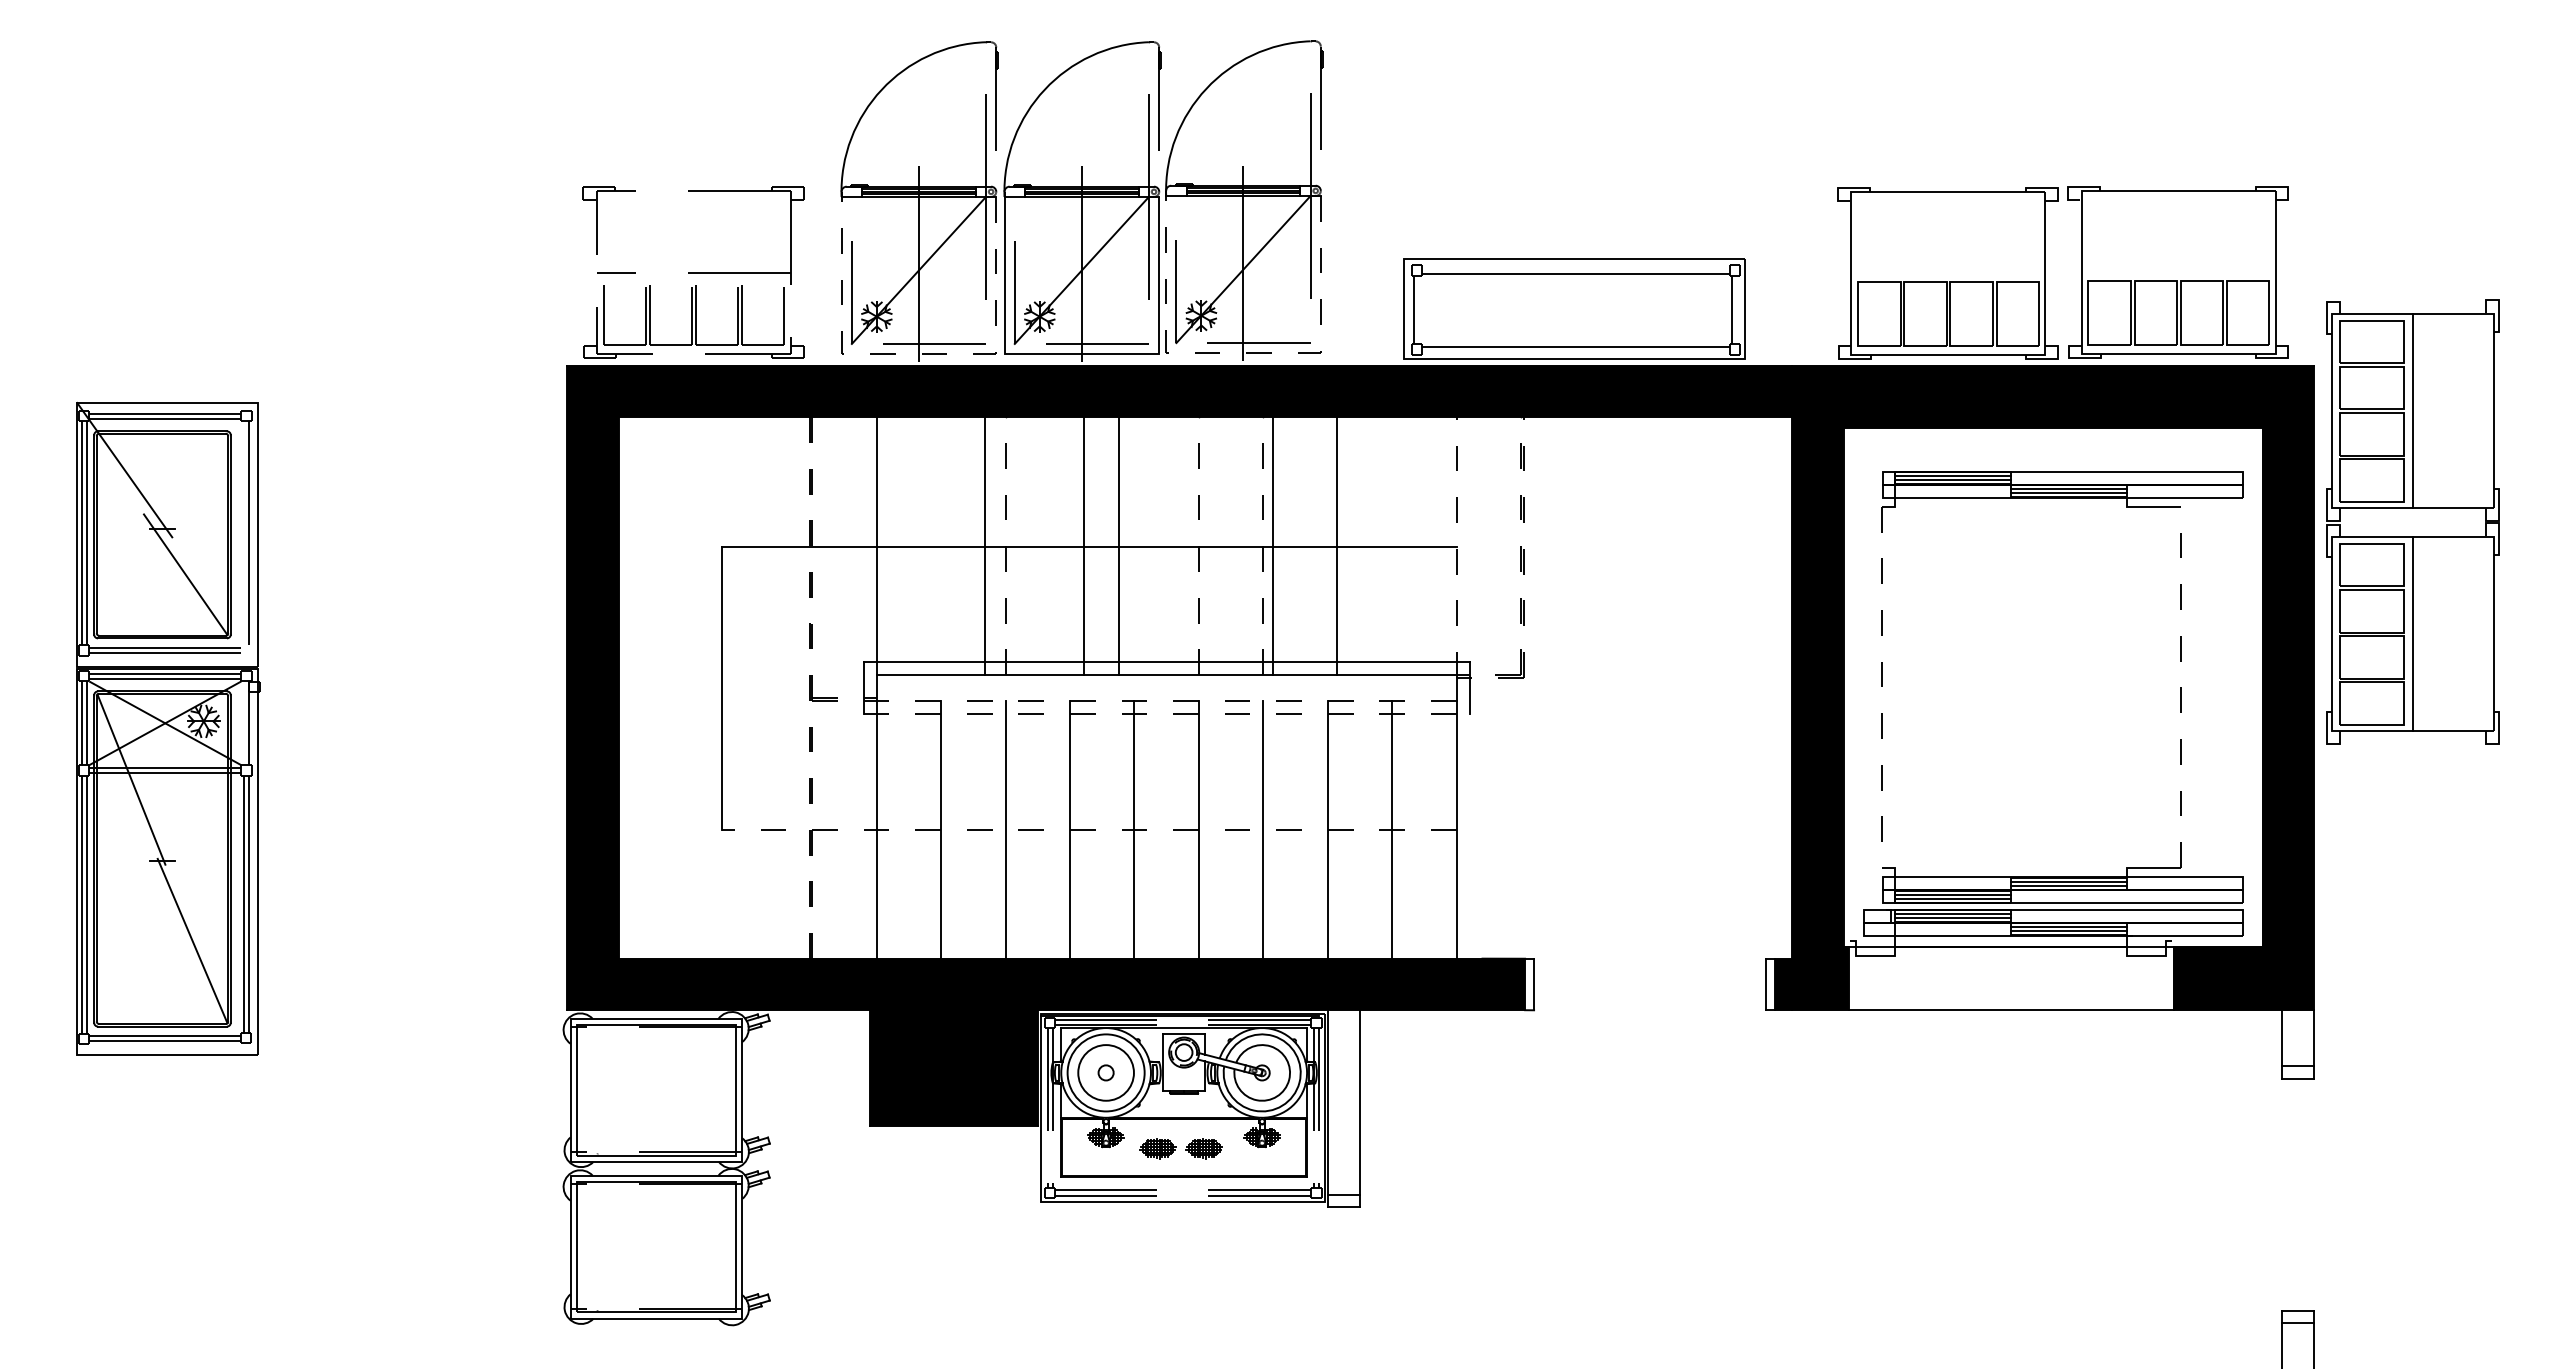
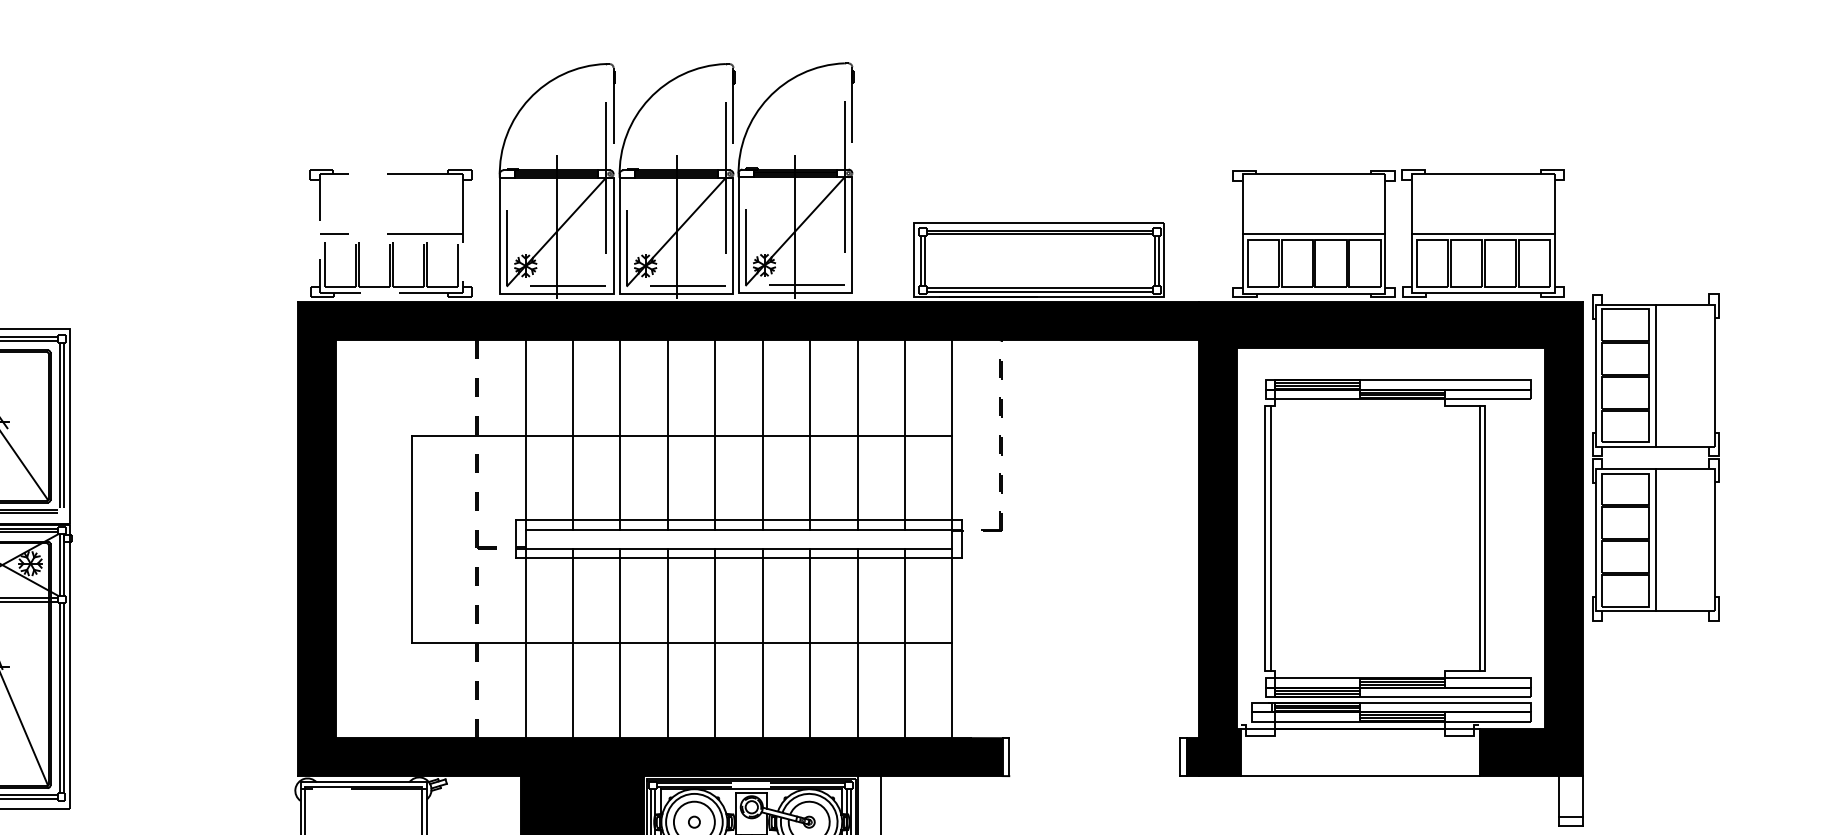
line: (1575, 268) -> (1039, 230), added
line: (2178, 272) -> (1483, 233), added
line: (1948, 273) -> (1314, 234), added
line: (1419, 309) -> (924, 260), added
line: (1737, 309) -> (1158, 260), added
line: (1575, 351) -> (1039, 291), added
line: (1240, 353) -> (793, 293), dashed -> solid
line: (916, 354) -> (554, 293), dashed -> solid
line: (1505, 358) -> (988, 296), added
part: (2412, 508) -> (1655, 447), moved
line: (243, 533) -> (59, 425), added
line: (985, 546) -> (573, 434), moved
line: (1005, 546) -> (620, 434), dashed -> solid
line: (1084, 546) -> (715, 434), moved
line: (1118, 546) -> (667, 434), moved
line: (1198, 546) -> (762, 434), dashed -> solid
line: (1263, 546) -> (810, 434), dashed -> solid
line: (1272, 546) -> (857, 434), moved
line: (1337, 546) -> (905, 434), moved
line: (1456, 546) -> (952, 434), dashed -> solid
line: (1889, 686) -> (1270, 537), added
line: (2173, 686) -> (1479, 537), added
line: (2181, 686) -> (1485, 537), dashed -> solid
line: (1882, 687) -> (1265, 538), dashed -> solid
line: (1166, 700) -> (738, 548), dashed -> solid
line: (1166, 713) -> (738, 557), dashed -> solid
line: (243, 723) -> (59, 565), added
line: (1088, 829) -> (681, 643), dashed -> solid

